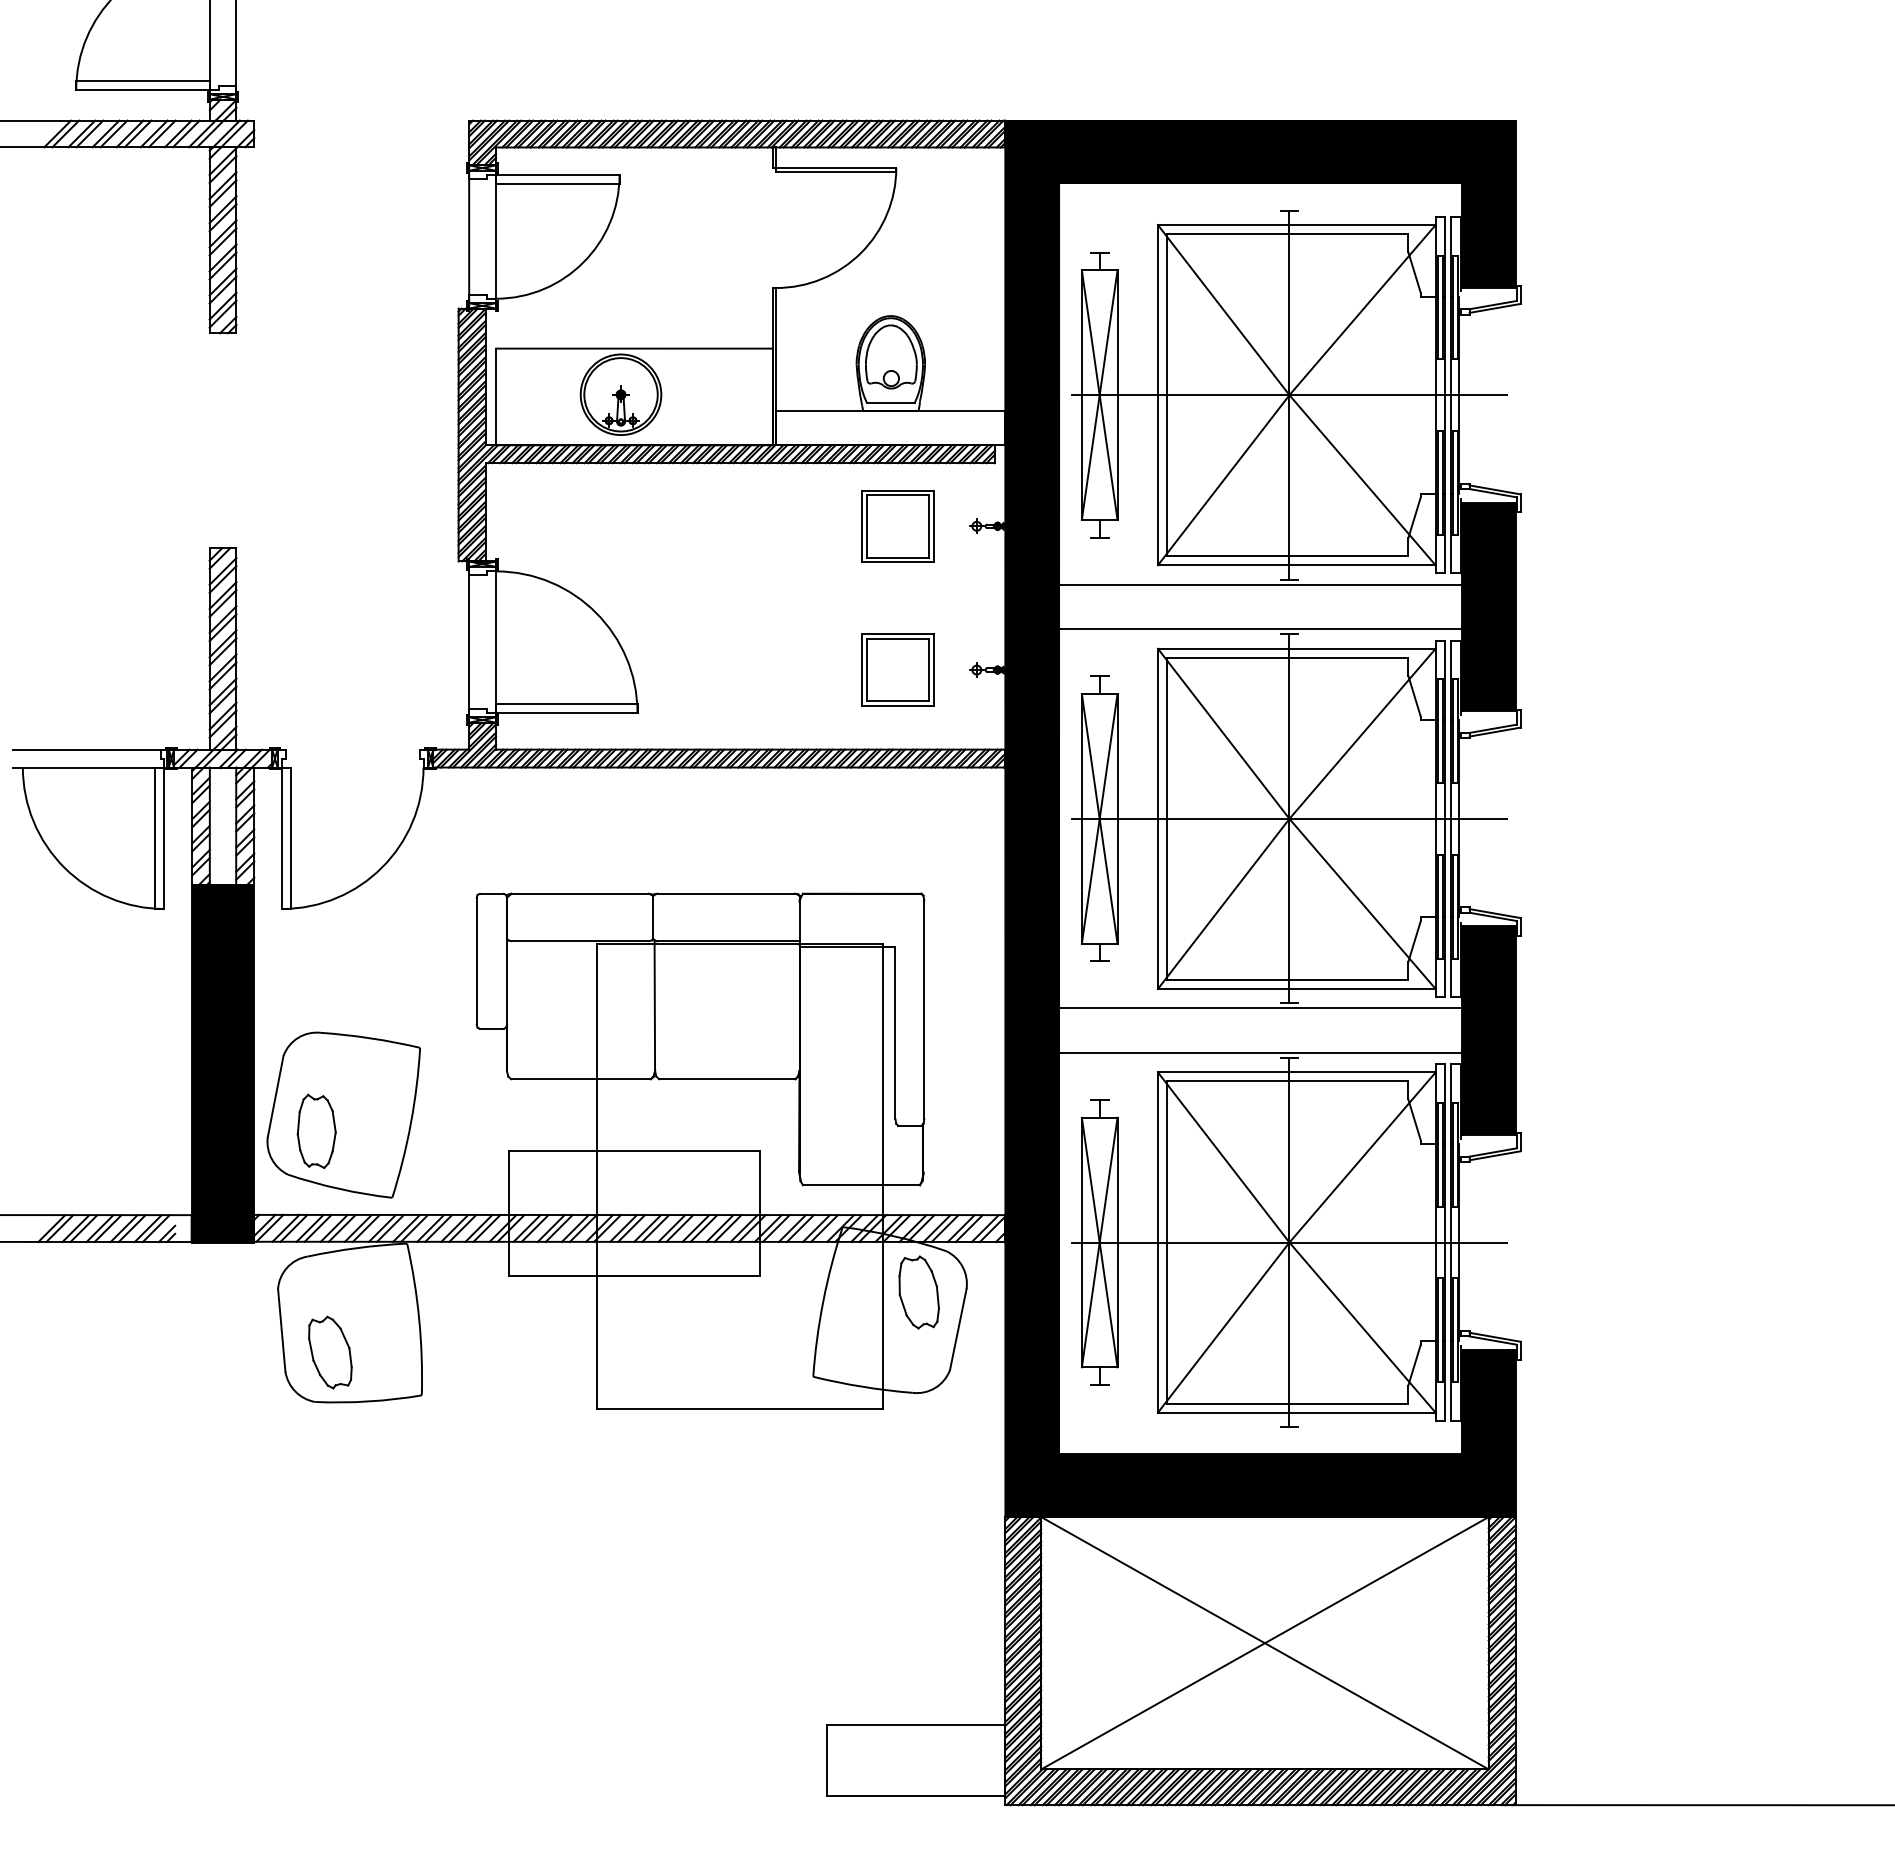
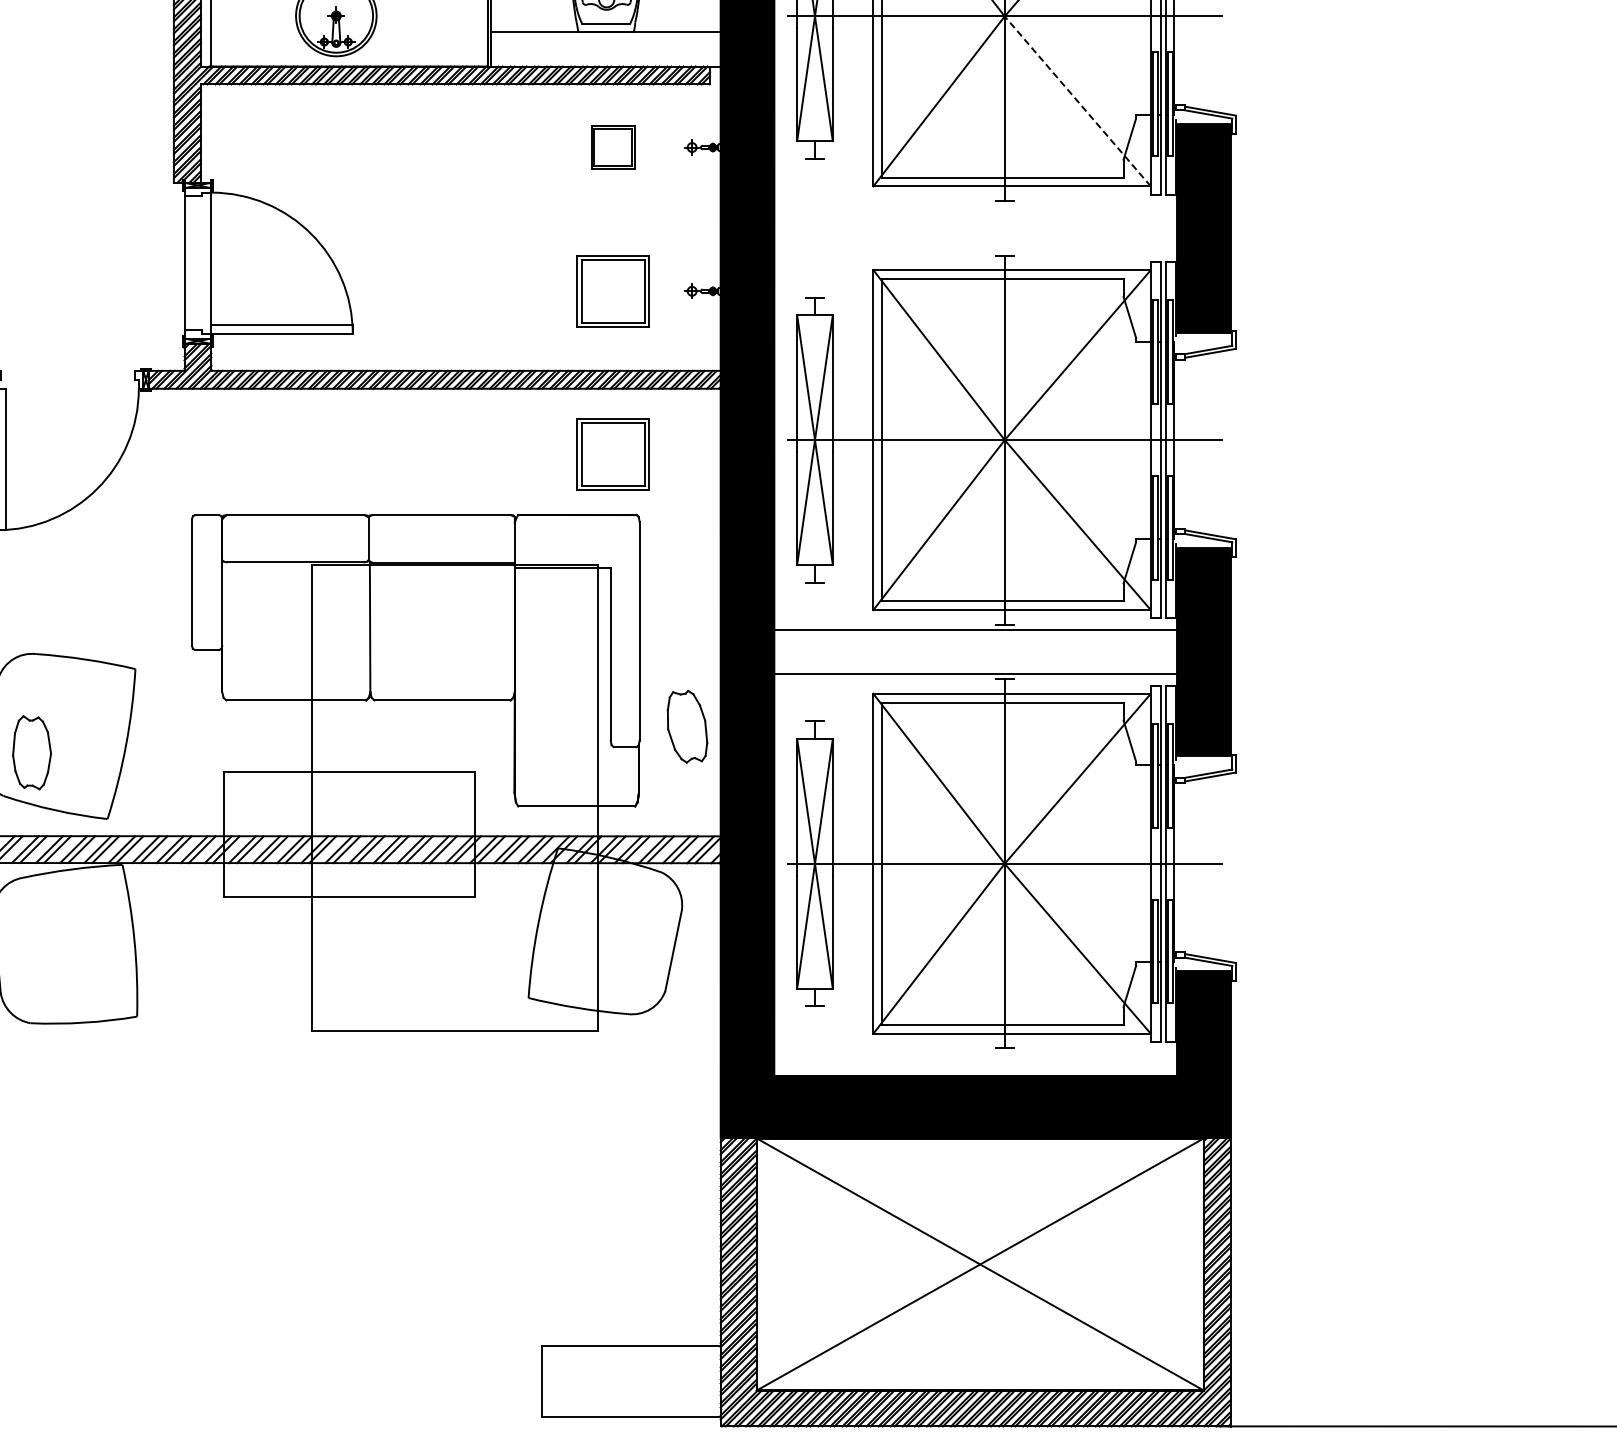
line: (1362, 479) -> (1077, 100), solid -> dashed
part: (897, 526) -> (612, 147), size x0.6
line: (1260, 584) -> (975, 205), removed
line: (1260, 629) -> (975, 250), removed
part: (897, 832) -> (612, 453), added
part: (918, 1292) -> (686, 726), moved
part: (330, 1352) -> (45, 973), removed

